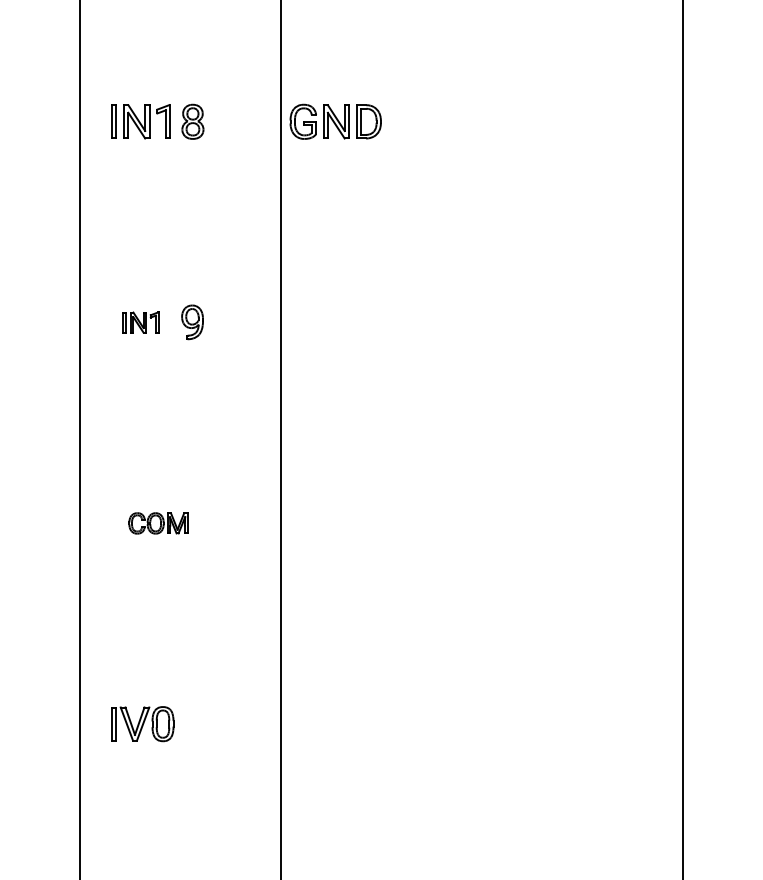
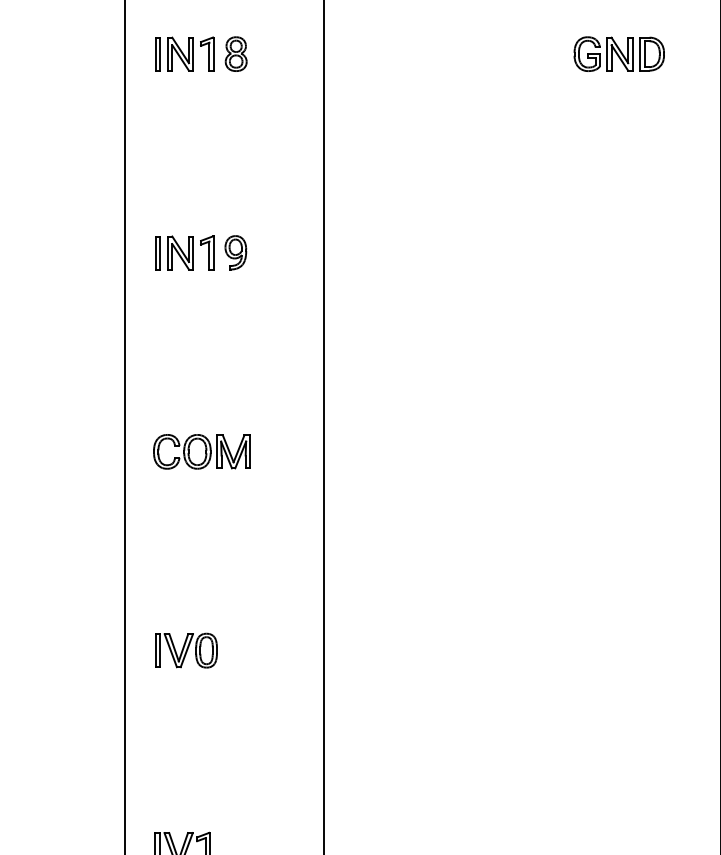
part: (335, 121) -> (619, 53), moved
part: (140, 322) -> (184, 252), size x1.67
part: (158, 523) -> (202, 451), size x1.67

